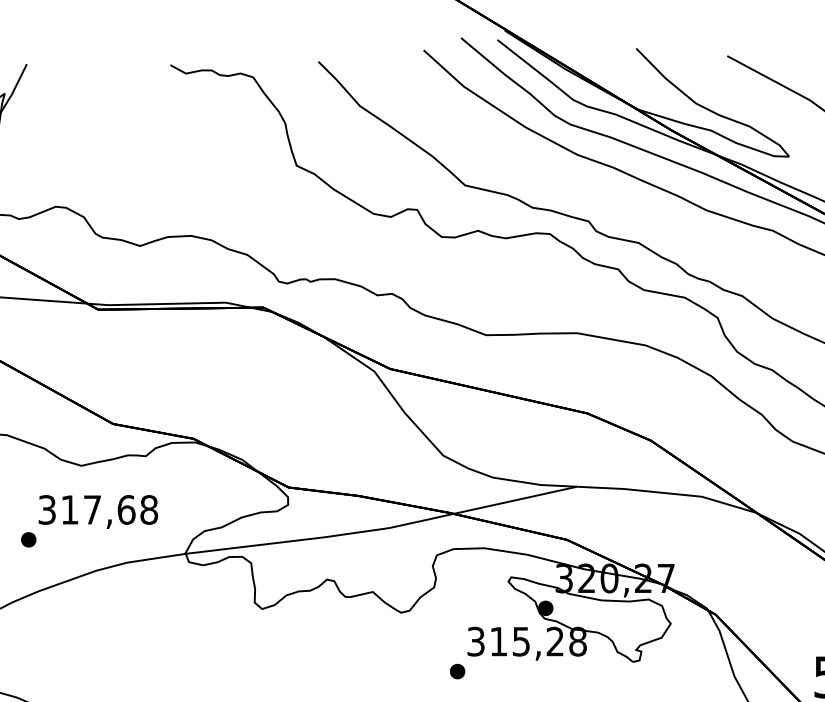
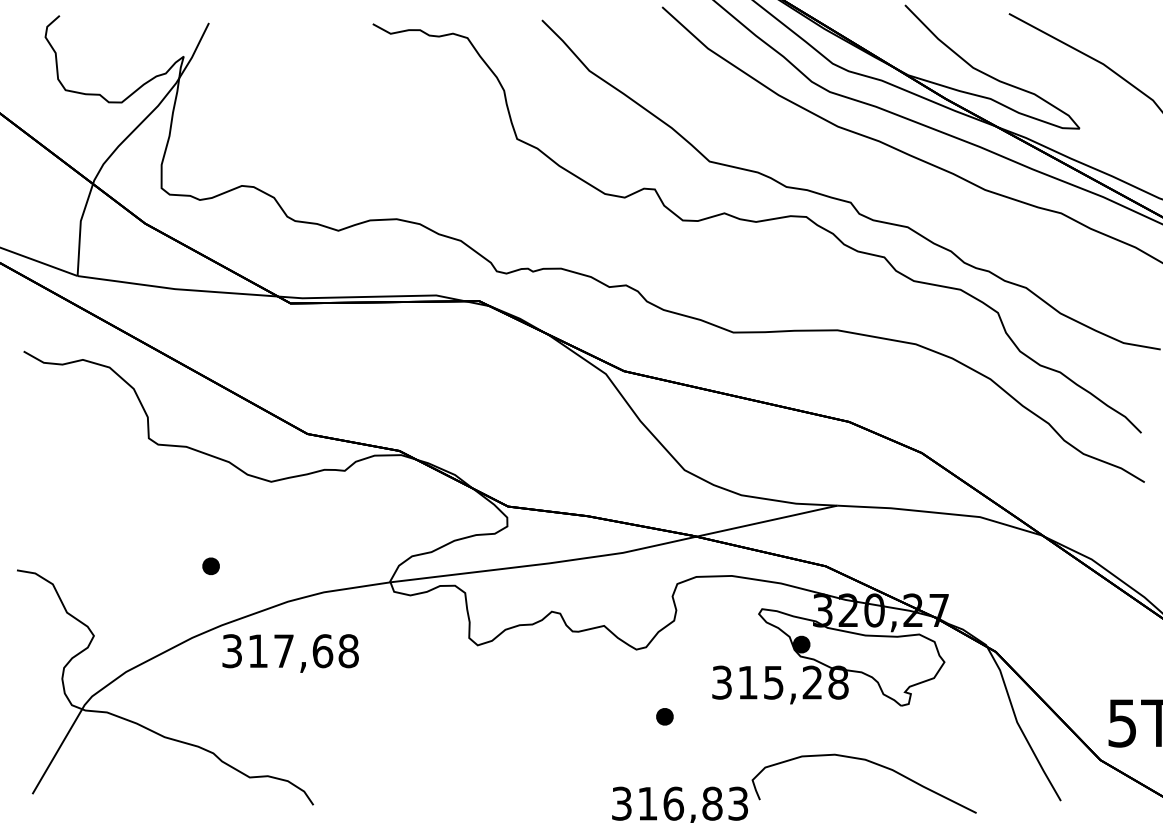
text: (98, 511) -> (290, 653), moved
part: (457, 671) -> (664, 716), moved

